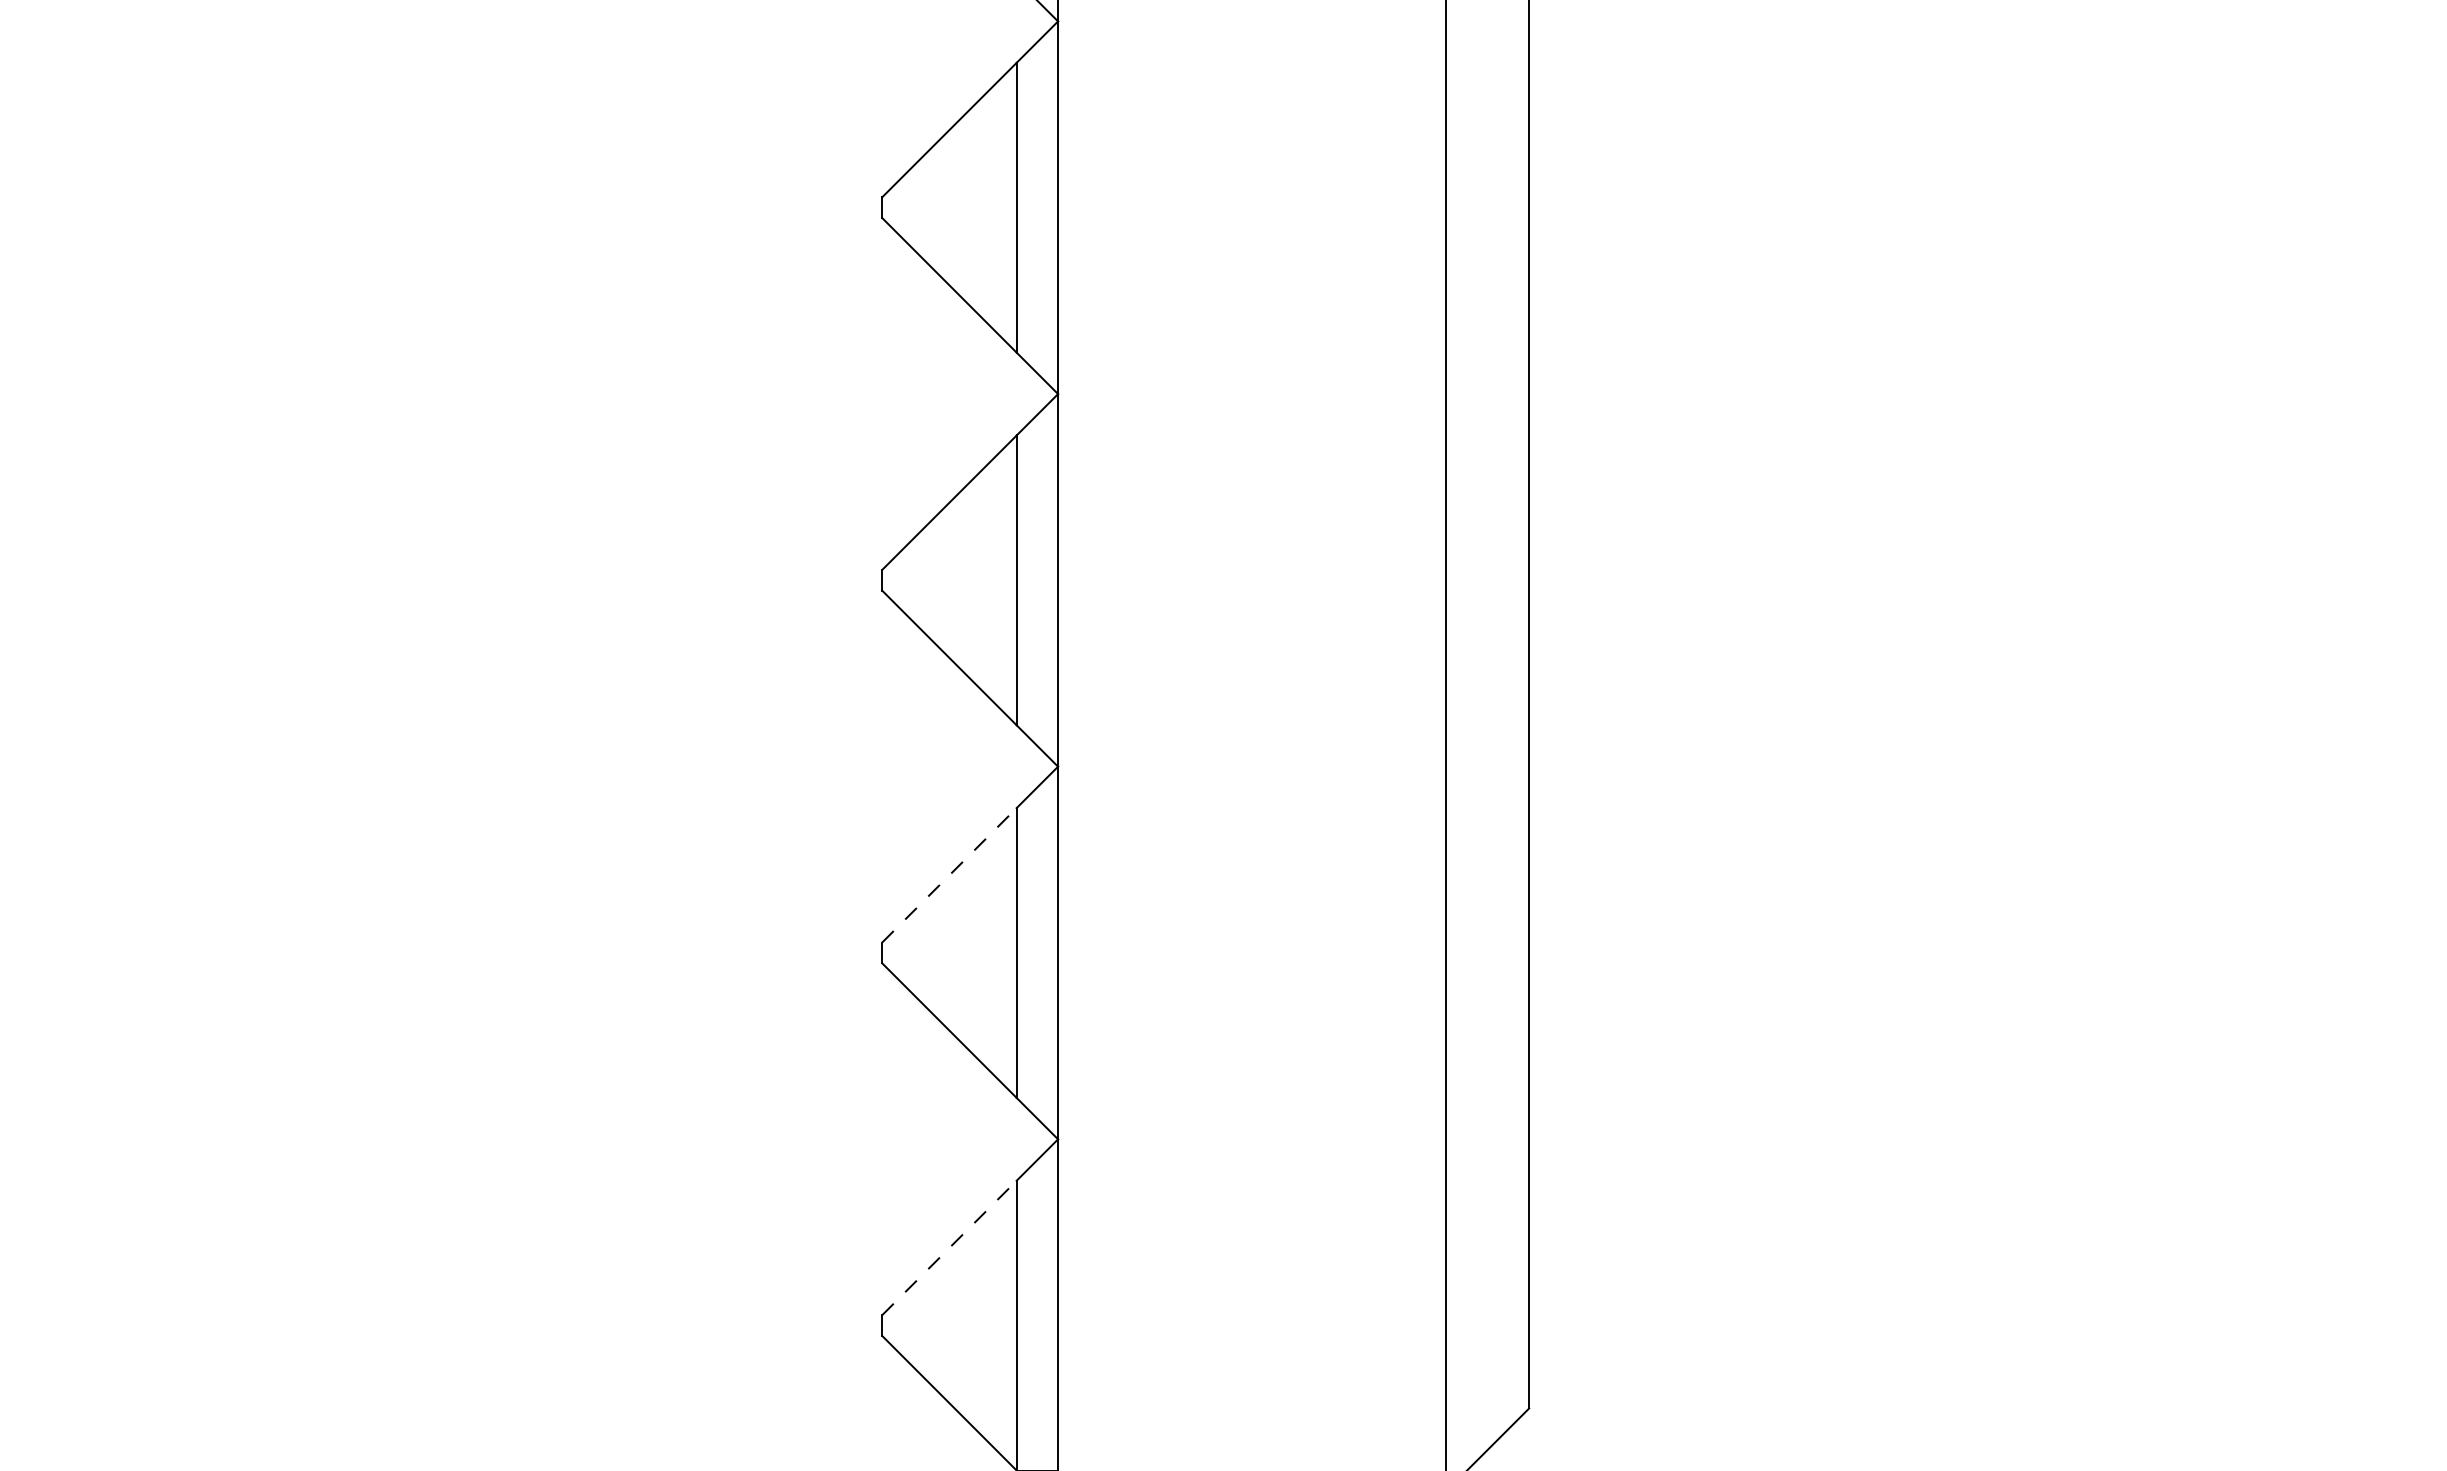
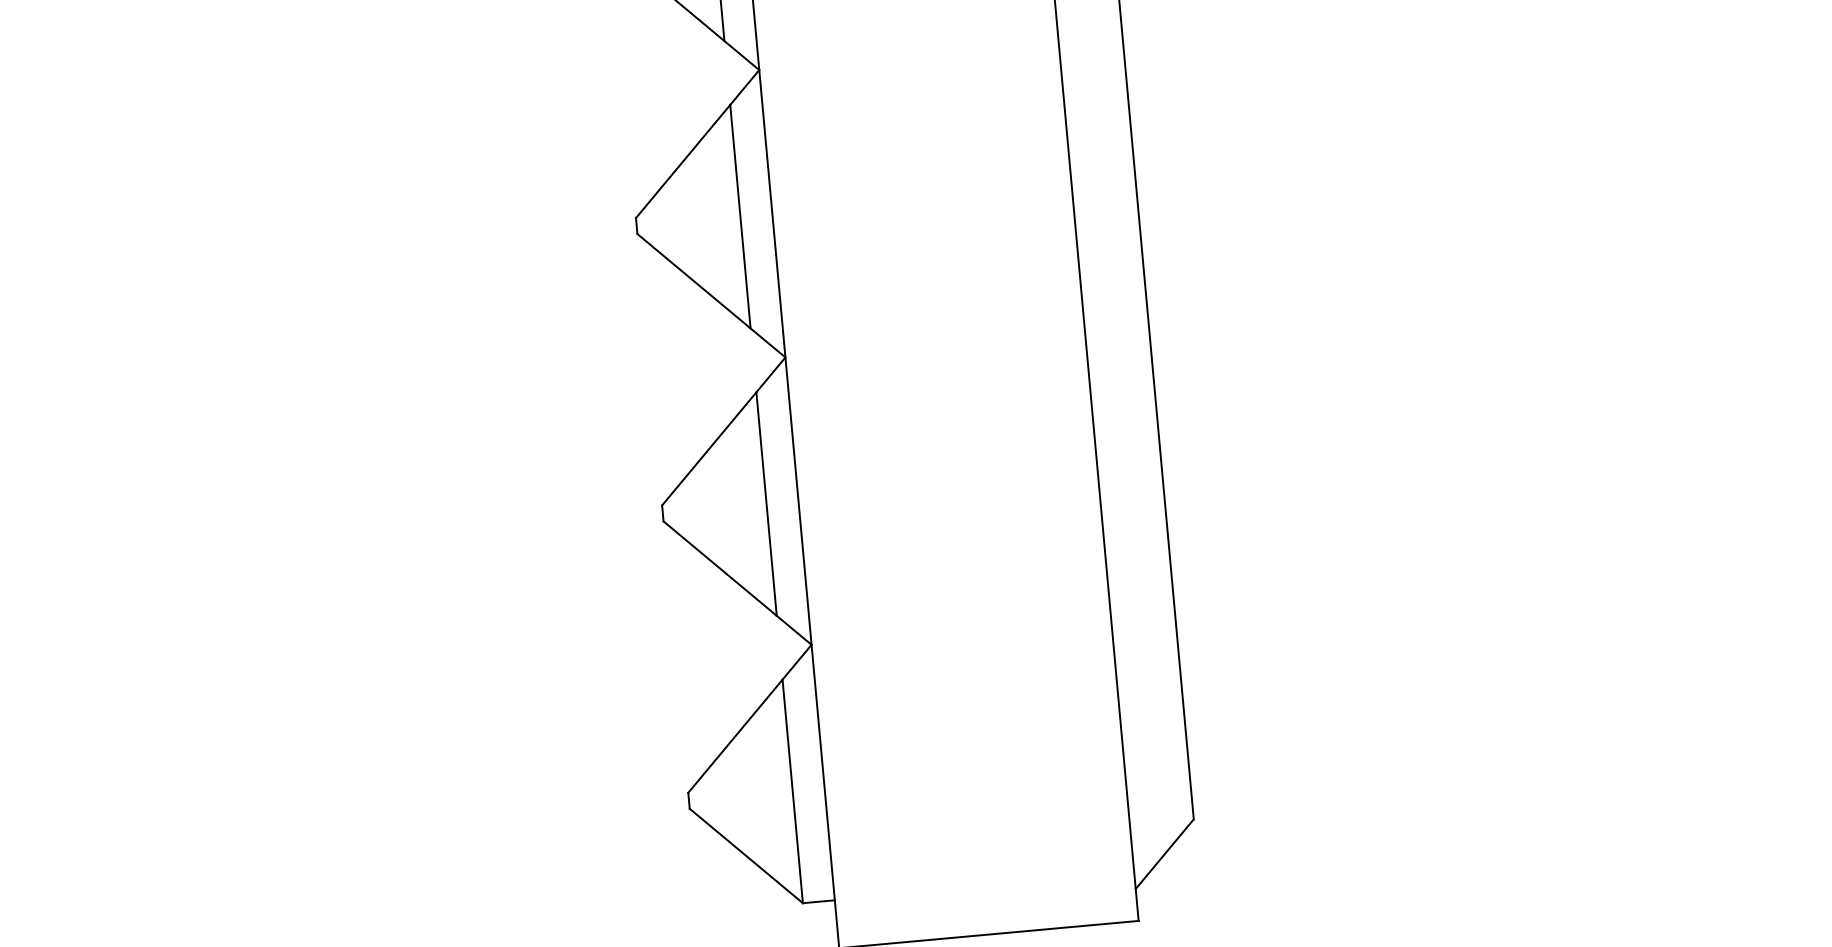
line: (949, 874) -> (709, 448), dashed -> solid
line: (949, 1247) -> (735, 735), dashed -> solid

